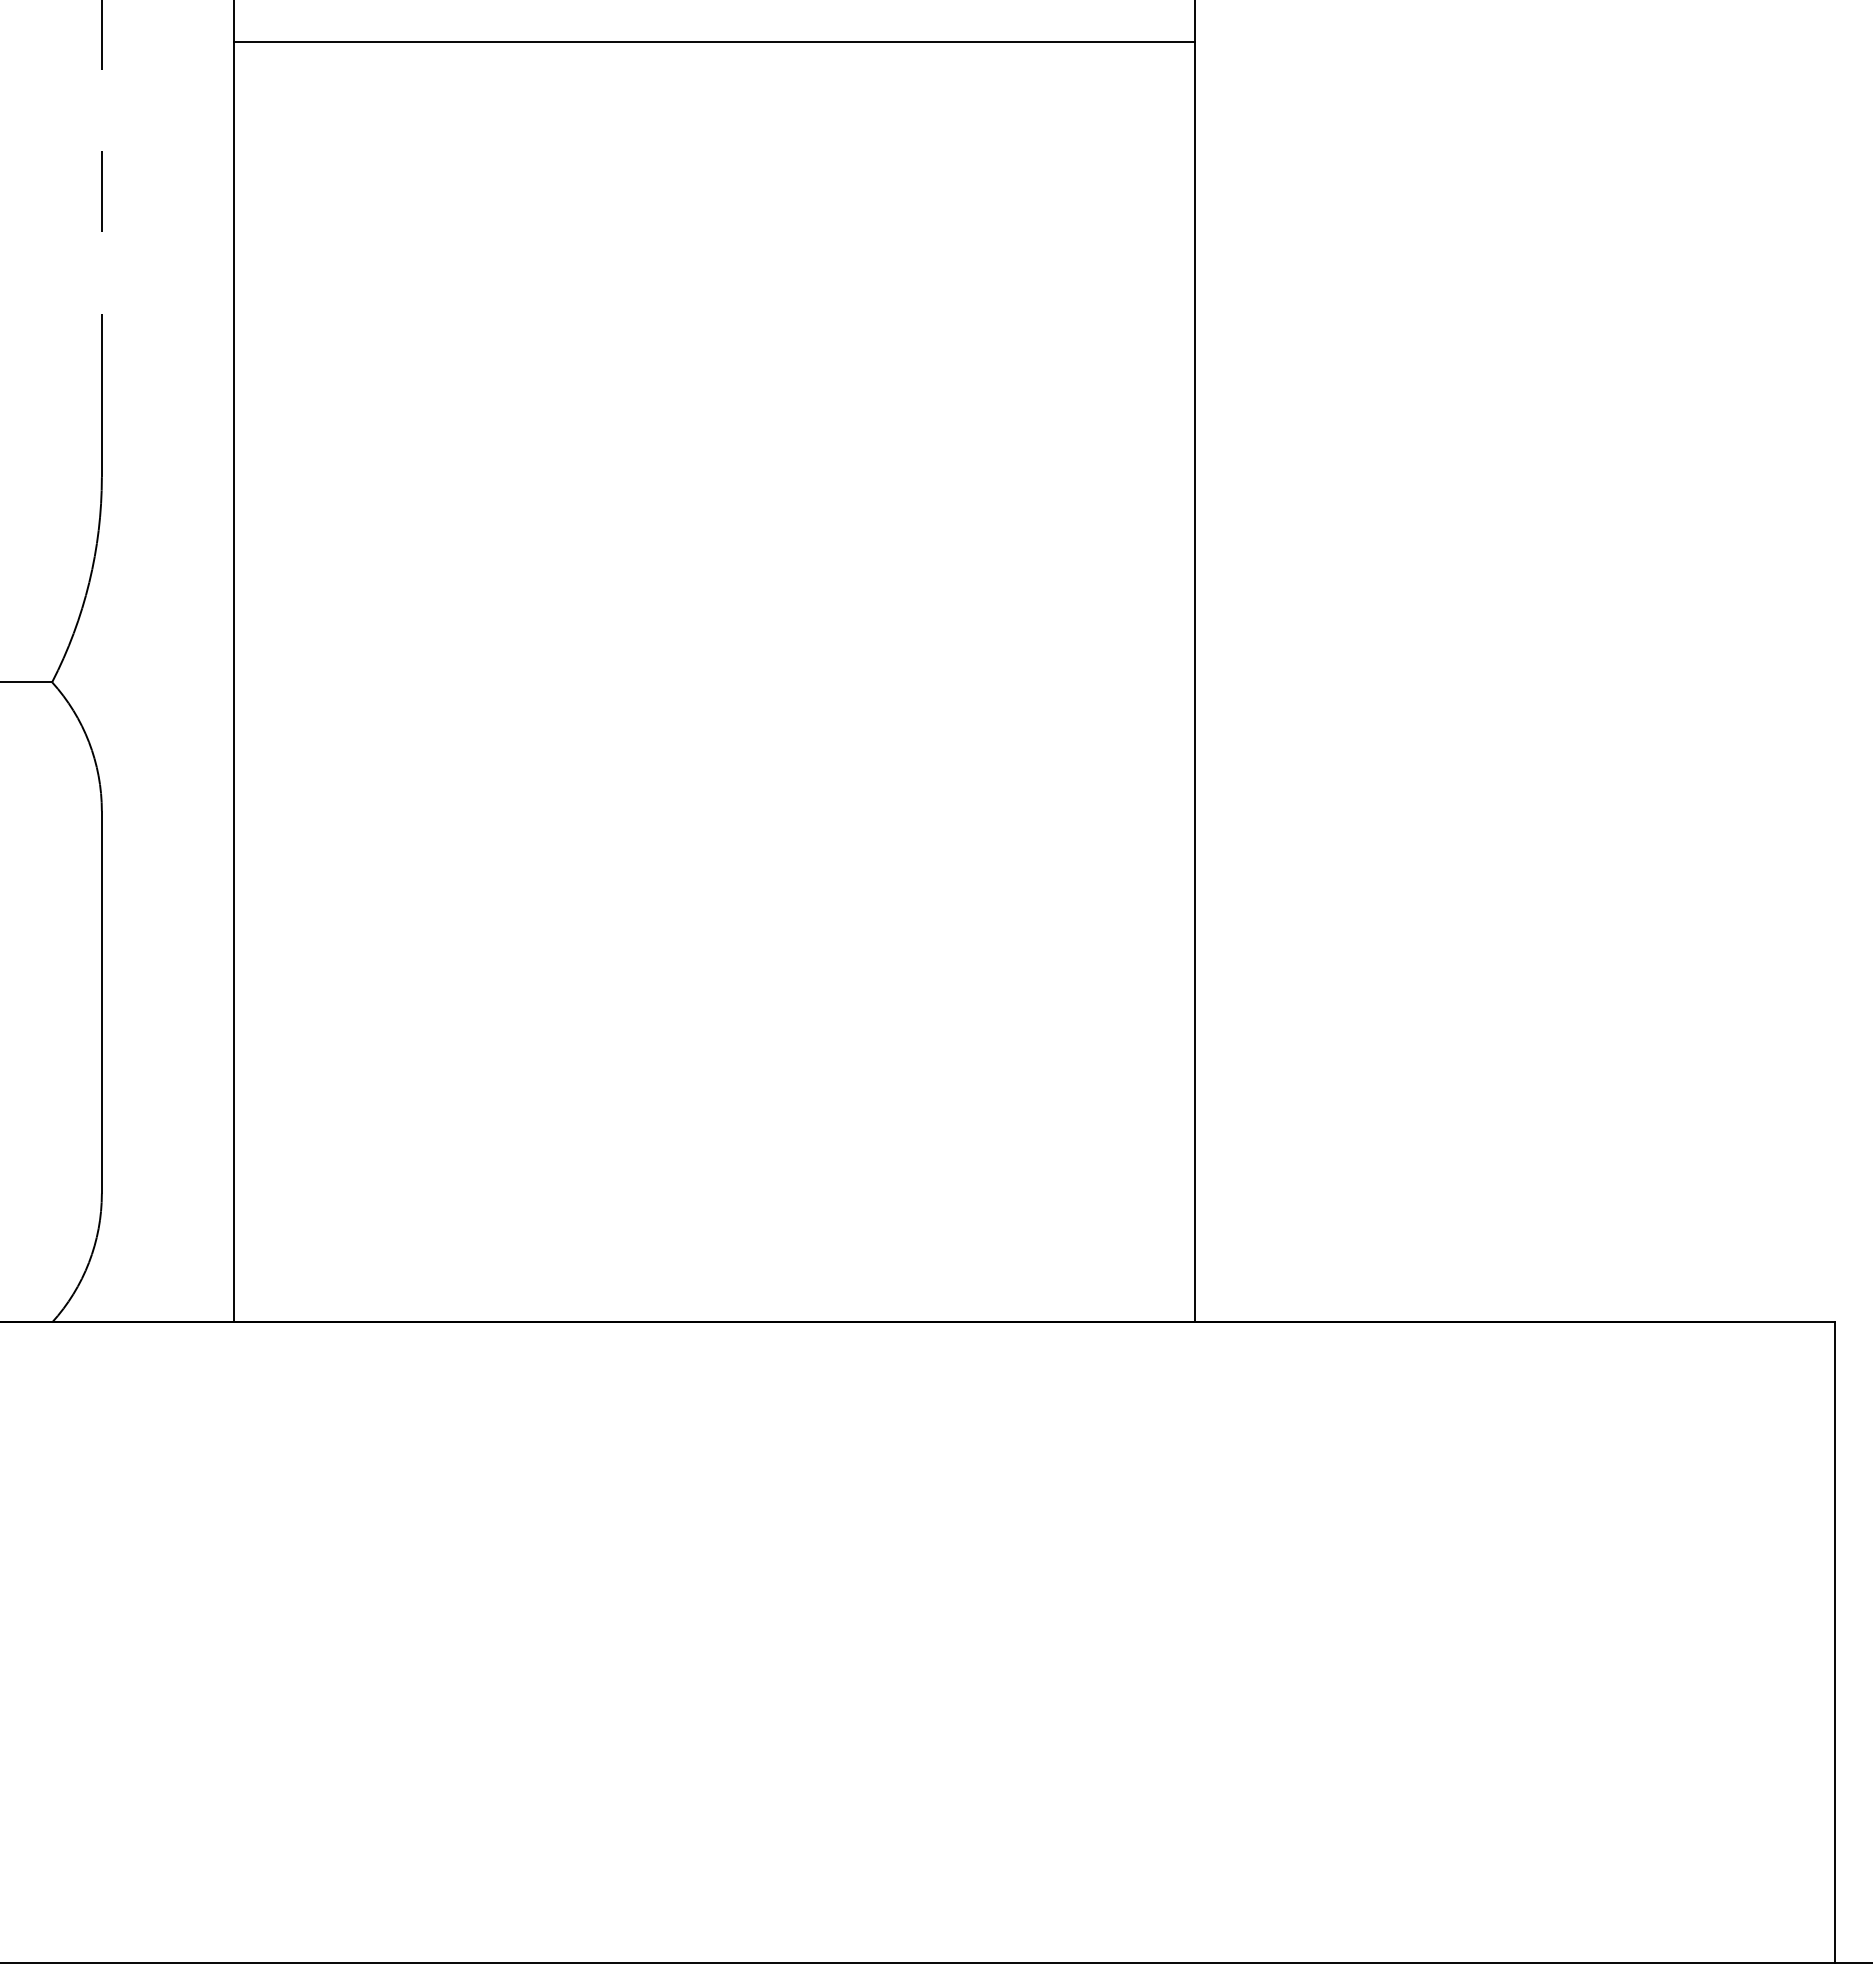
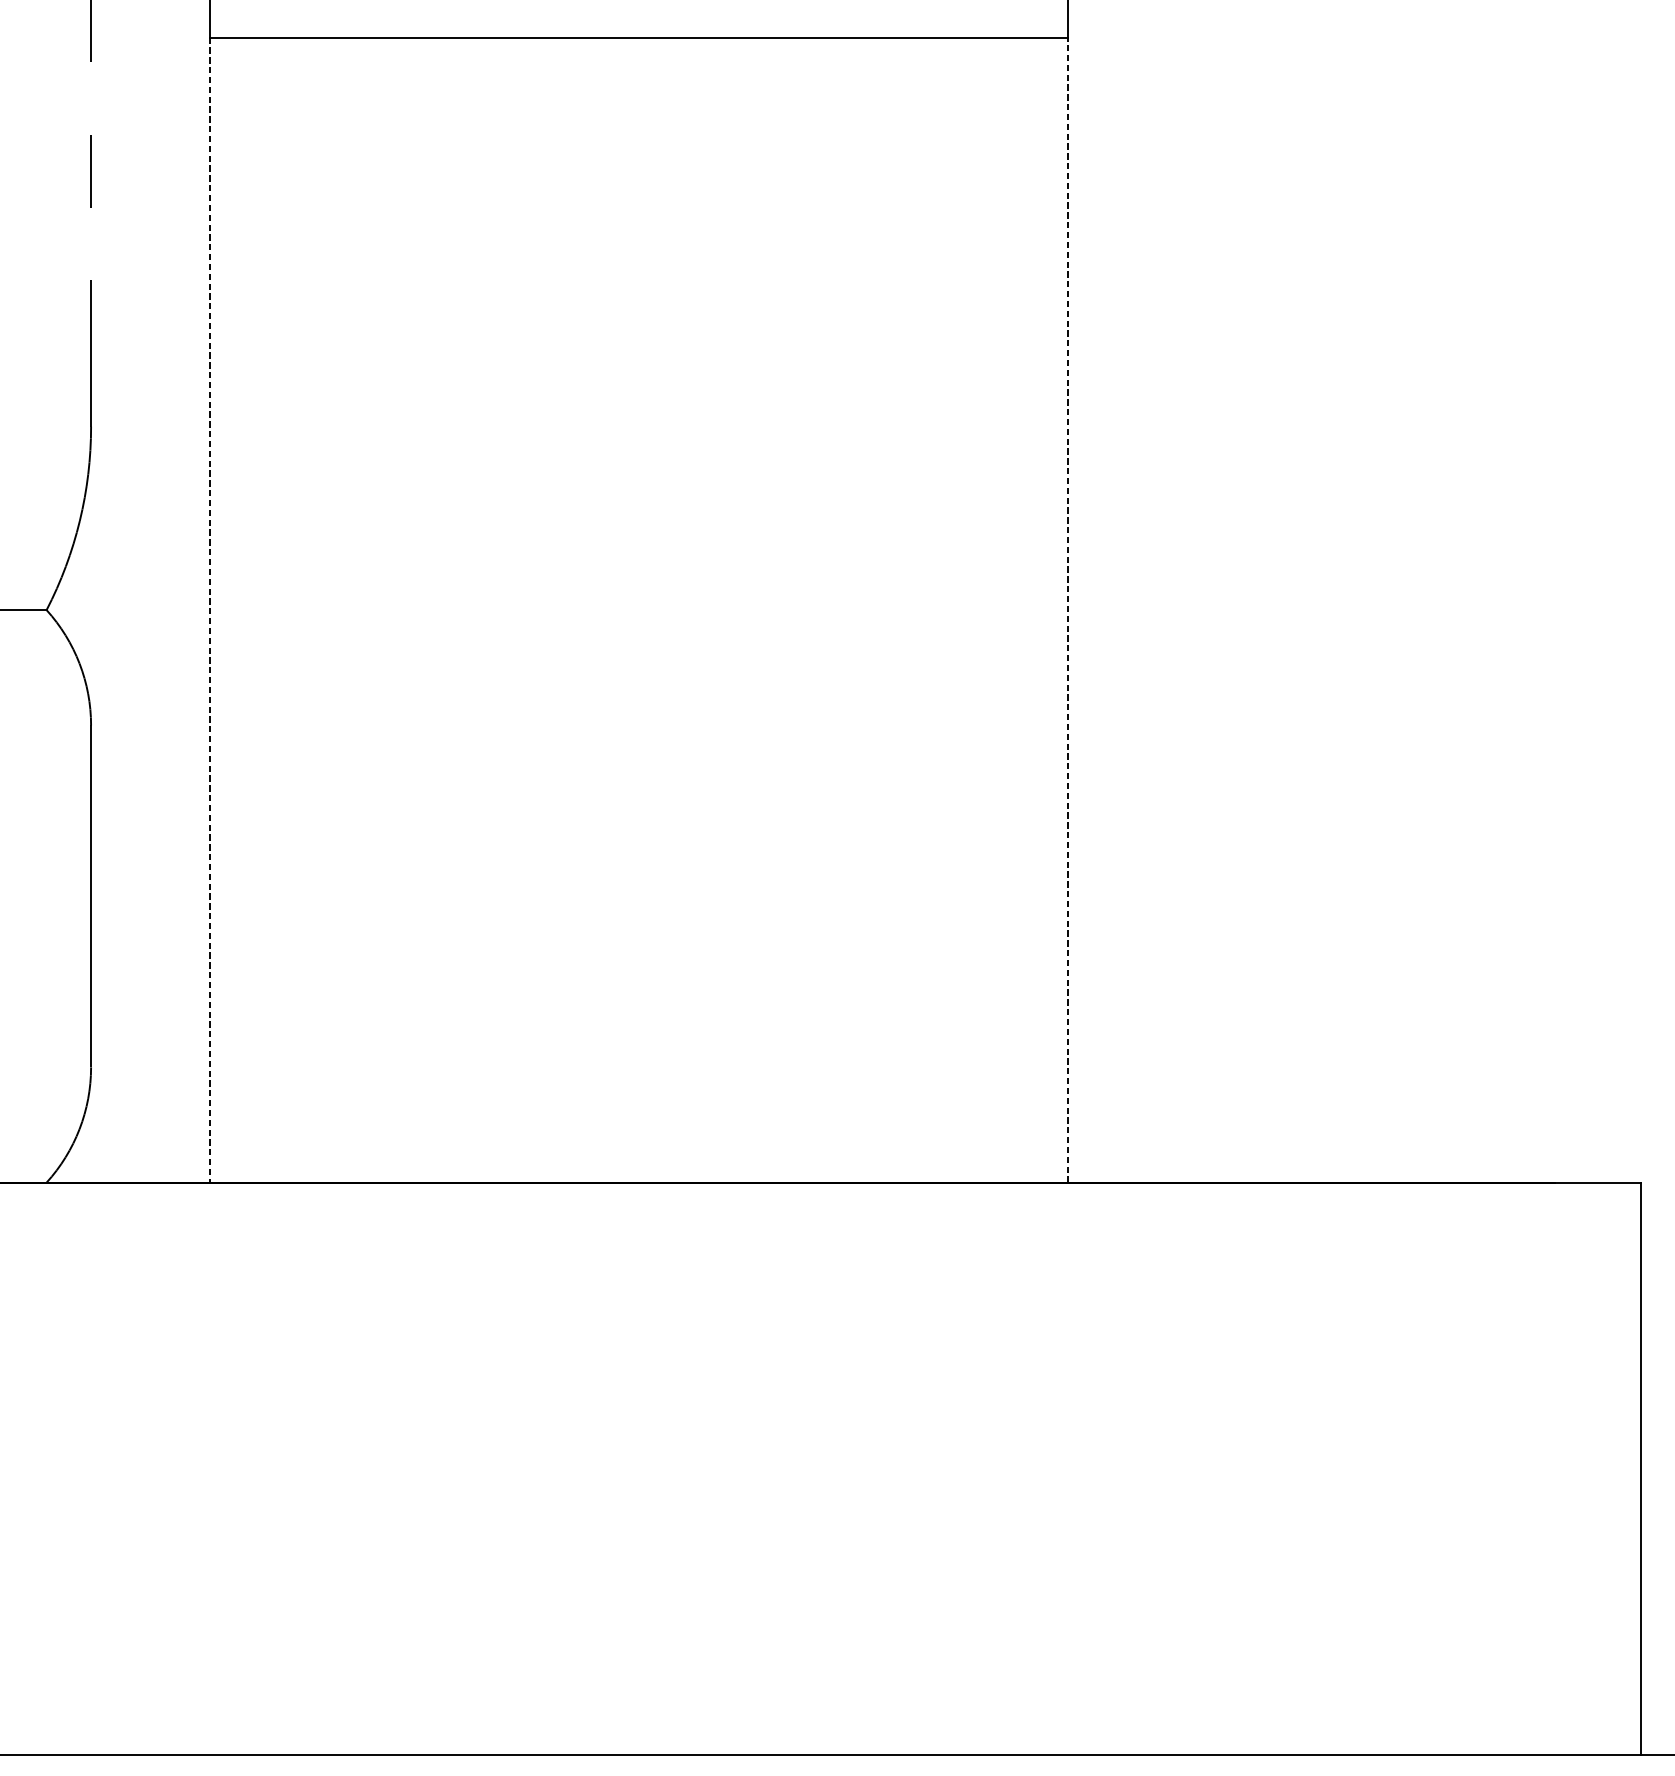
line: (1194, 681) -> (1068, 609), solid -> dashed
line: (234, 682) -> (209, 610), solid -> dashed

